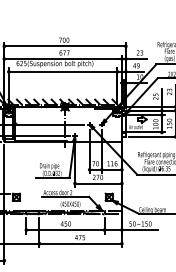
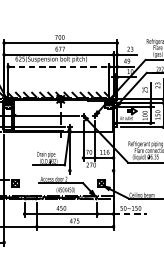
line: (63, 71) -> (59, 66), solid -> dashed
line: (98, 183) -> (91, 170), removed
line: (140, 230) -> (130, 214), solid -> dashed

